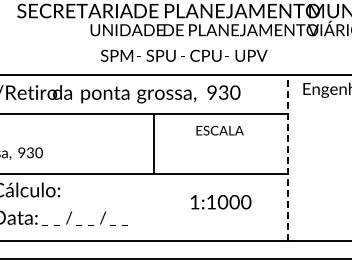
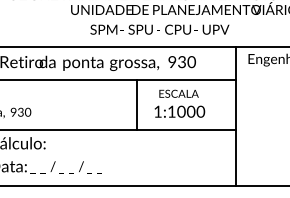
text: (184, 55) -> (160, 29), moved
line: (153, 143) -> (136, 104), moved
line: (288, 157) -> (236, 116), dashed -> solid
text: (221, 202) -> (180, 112), moved

